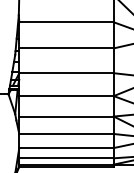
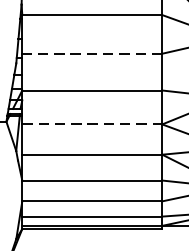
line: (66, 48) -> (92, 53), solid -> dashed
line: (67, 96) -> (93, 125), solid -> dashed

